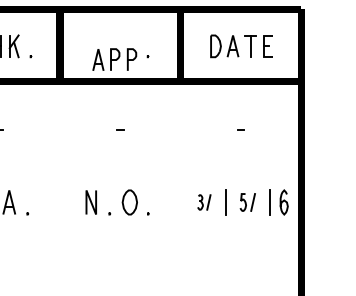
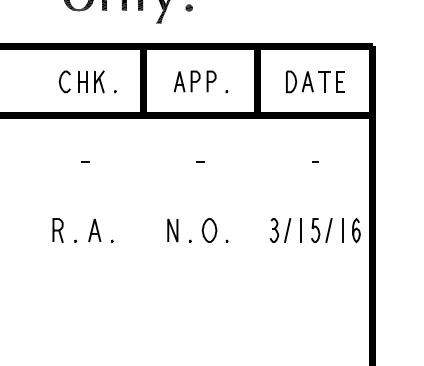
part: (114, 59) -> (194, 81), moved
part: (204, 202) -> (280, 230), size x1.67
part: (247, 202) -> (321, 230), size x1.43

